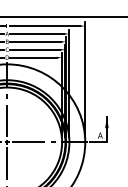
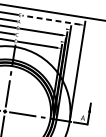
line: (44, 26) -> (50, 20), solid -> dashed
line: (36, 33) -> (43, 25), removed
line: (34, 49) -> (39, 38), removed

